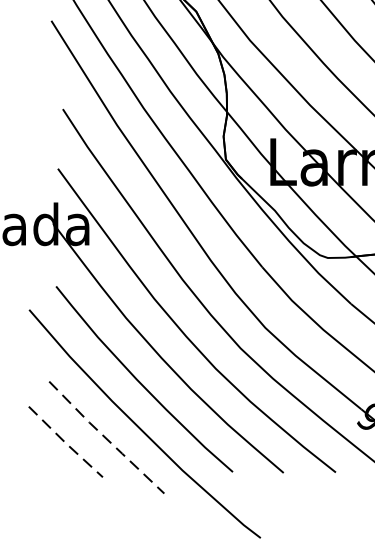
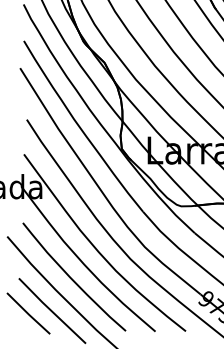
line: (106, 438) -> (52, 311), dashed -> solid
line: (65, 443) -> (28, 314), dashed -> solid

